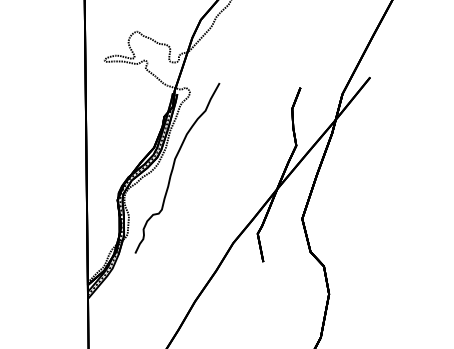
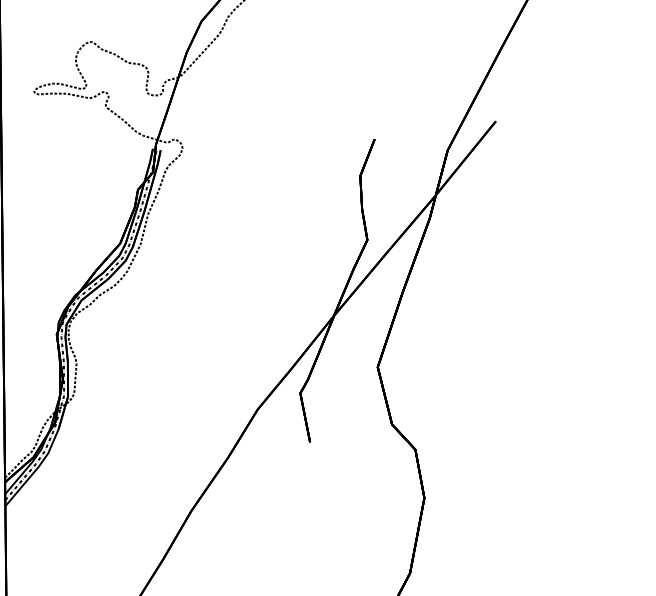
curve: (174, 166) -> (155, 276), removed

